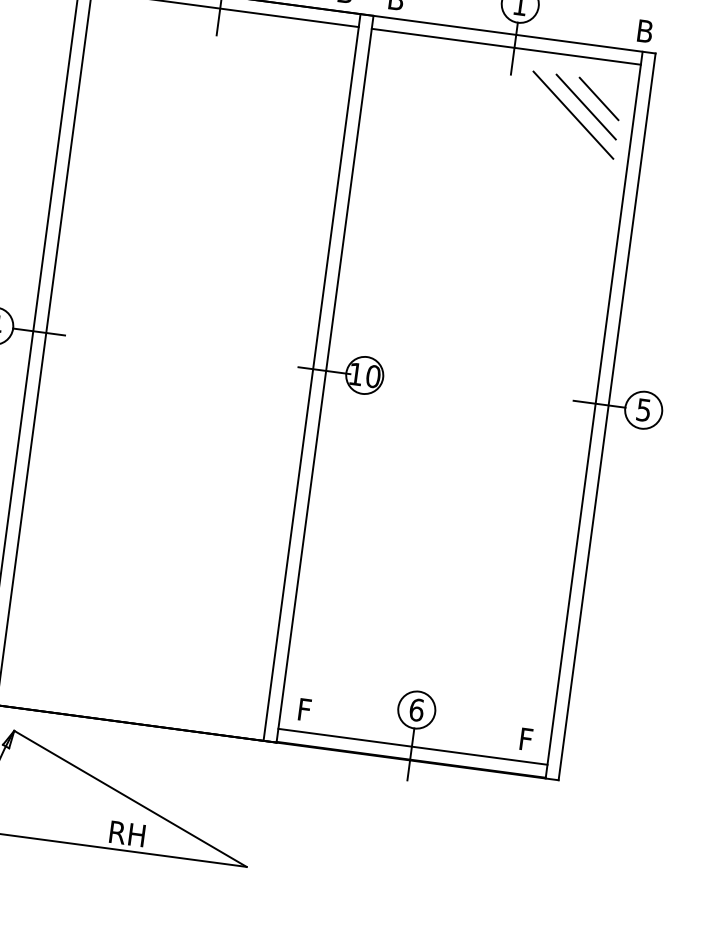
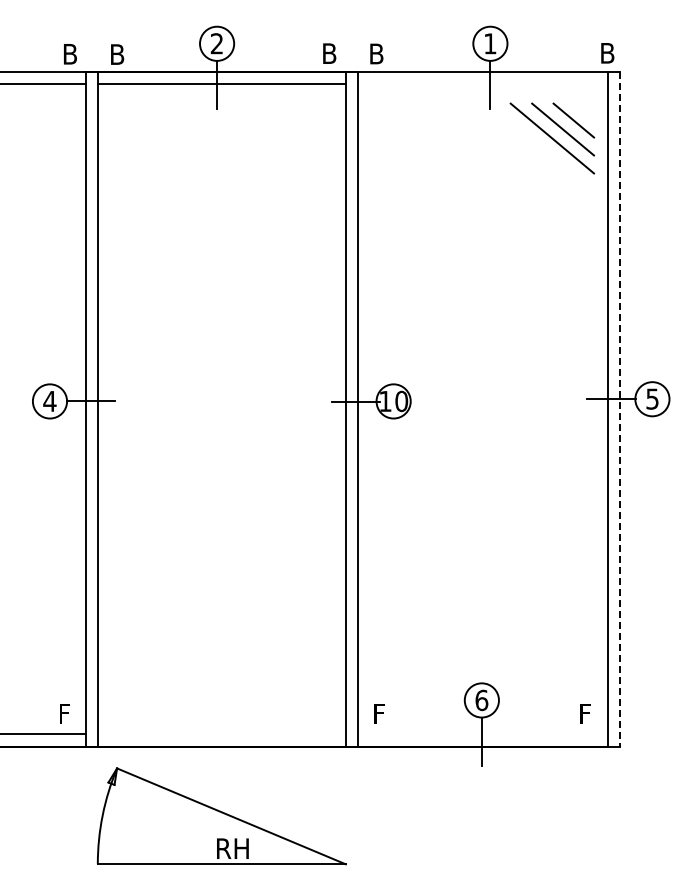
line: (505, 46) -> (482, 84), removed
line: (606, 417) -> (619, 410), solid -> dashed
line: (412, 746) -> (482, 734), removed

